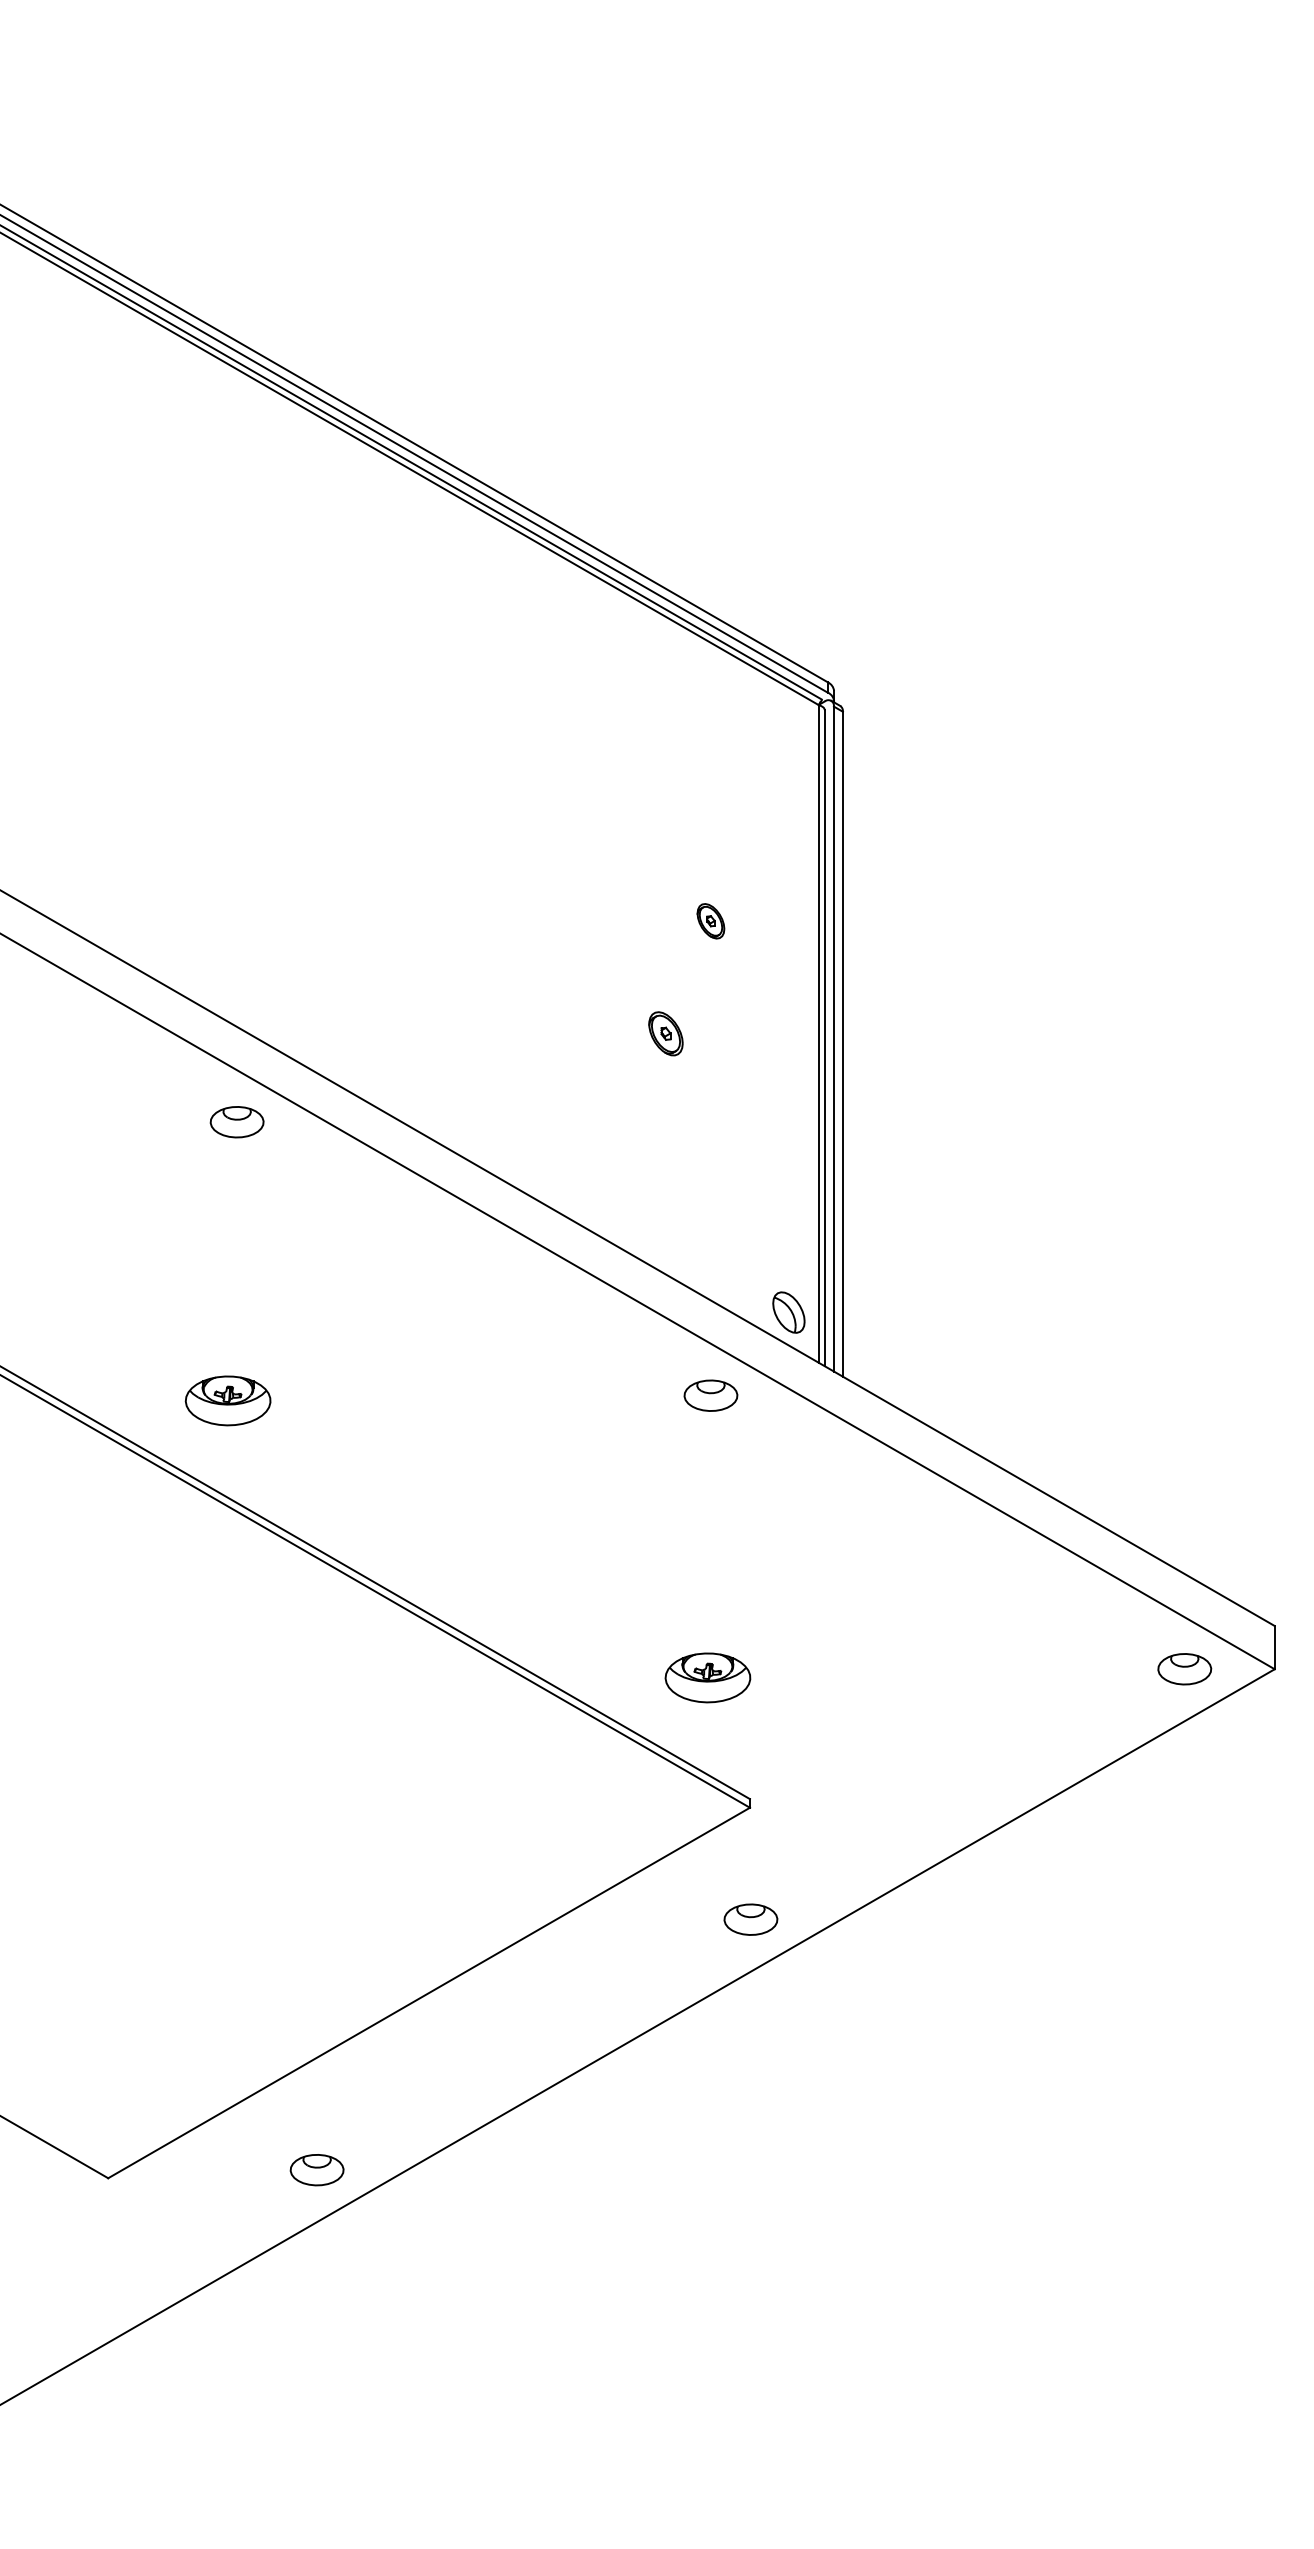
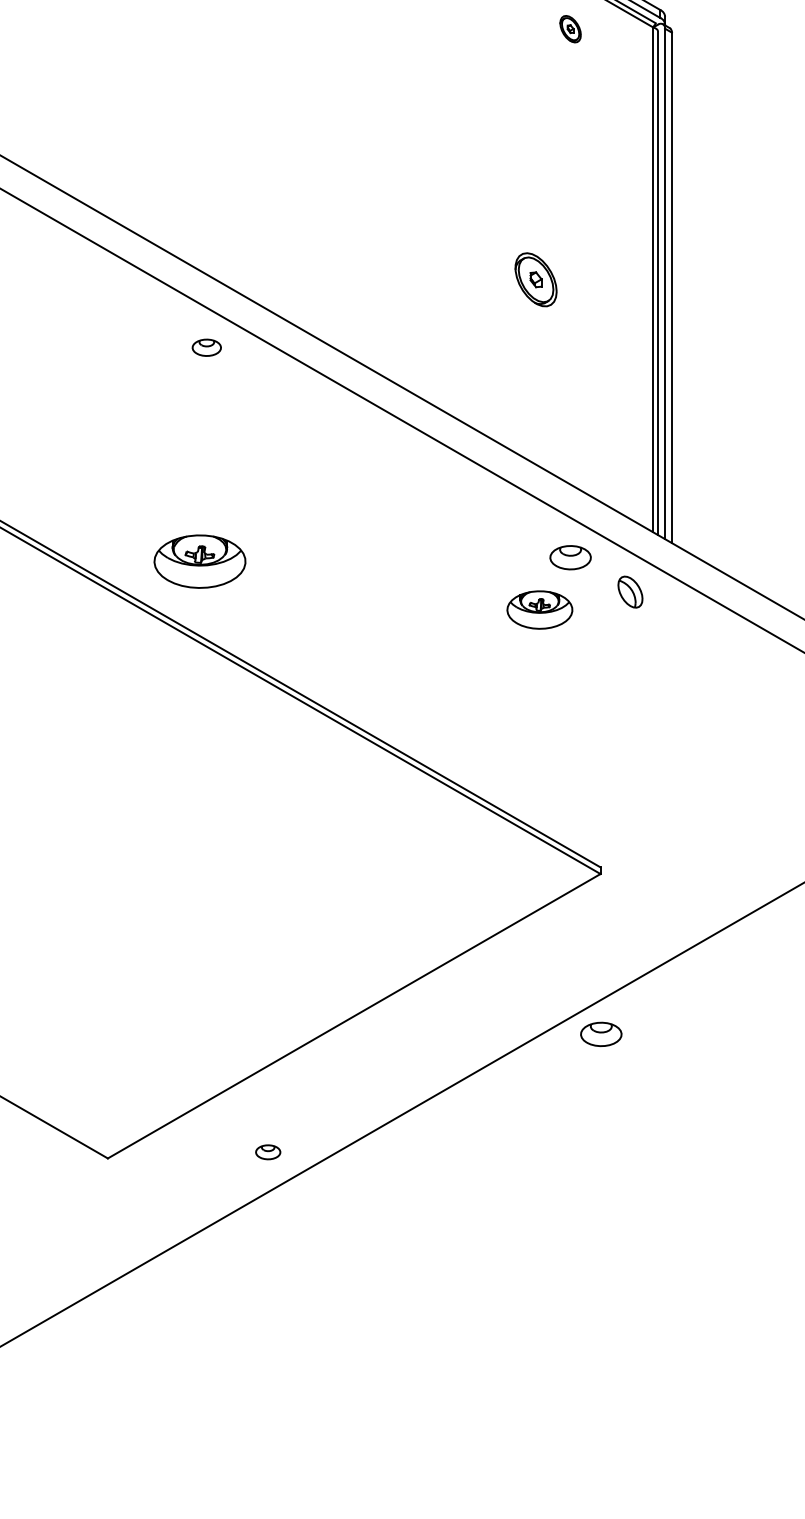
part: (710, 921) -> (570, 29), moved
part: (665, 1033) -> (535, 279), size x1.6
part: (236, 1122) -> (206, 347), size x0.7
part: (788, 1312) -> (630, 592), moved
part: (227, 1400) -> (199, 561), size x1.4
part: (707, 1677) -> (539, 609), moved
part: (750, 1919) -> (600, 1034), moved
part: (316, 2170) -> (267, 1152), size x0.6

